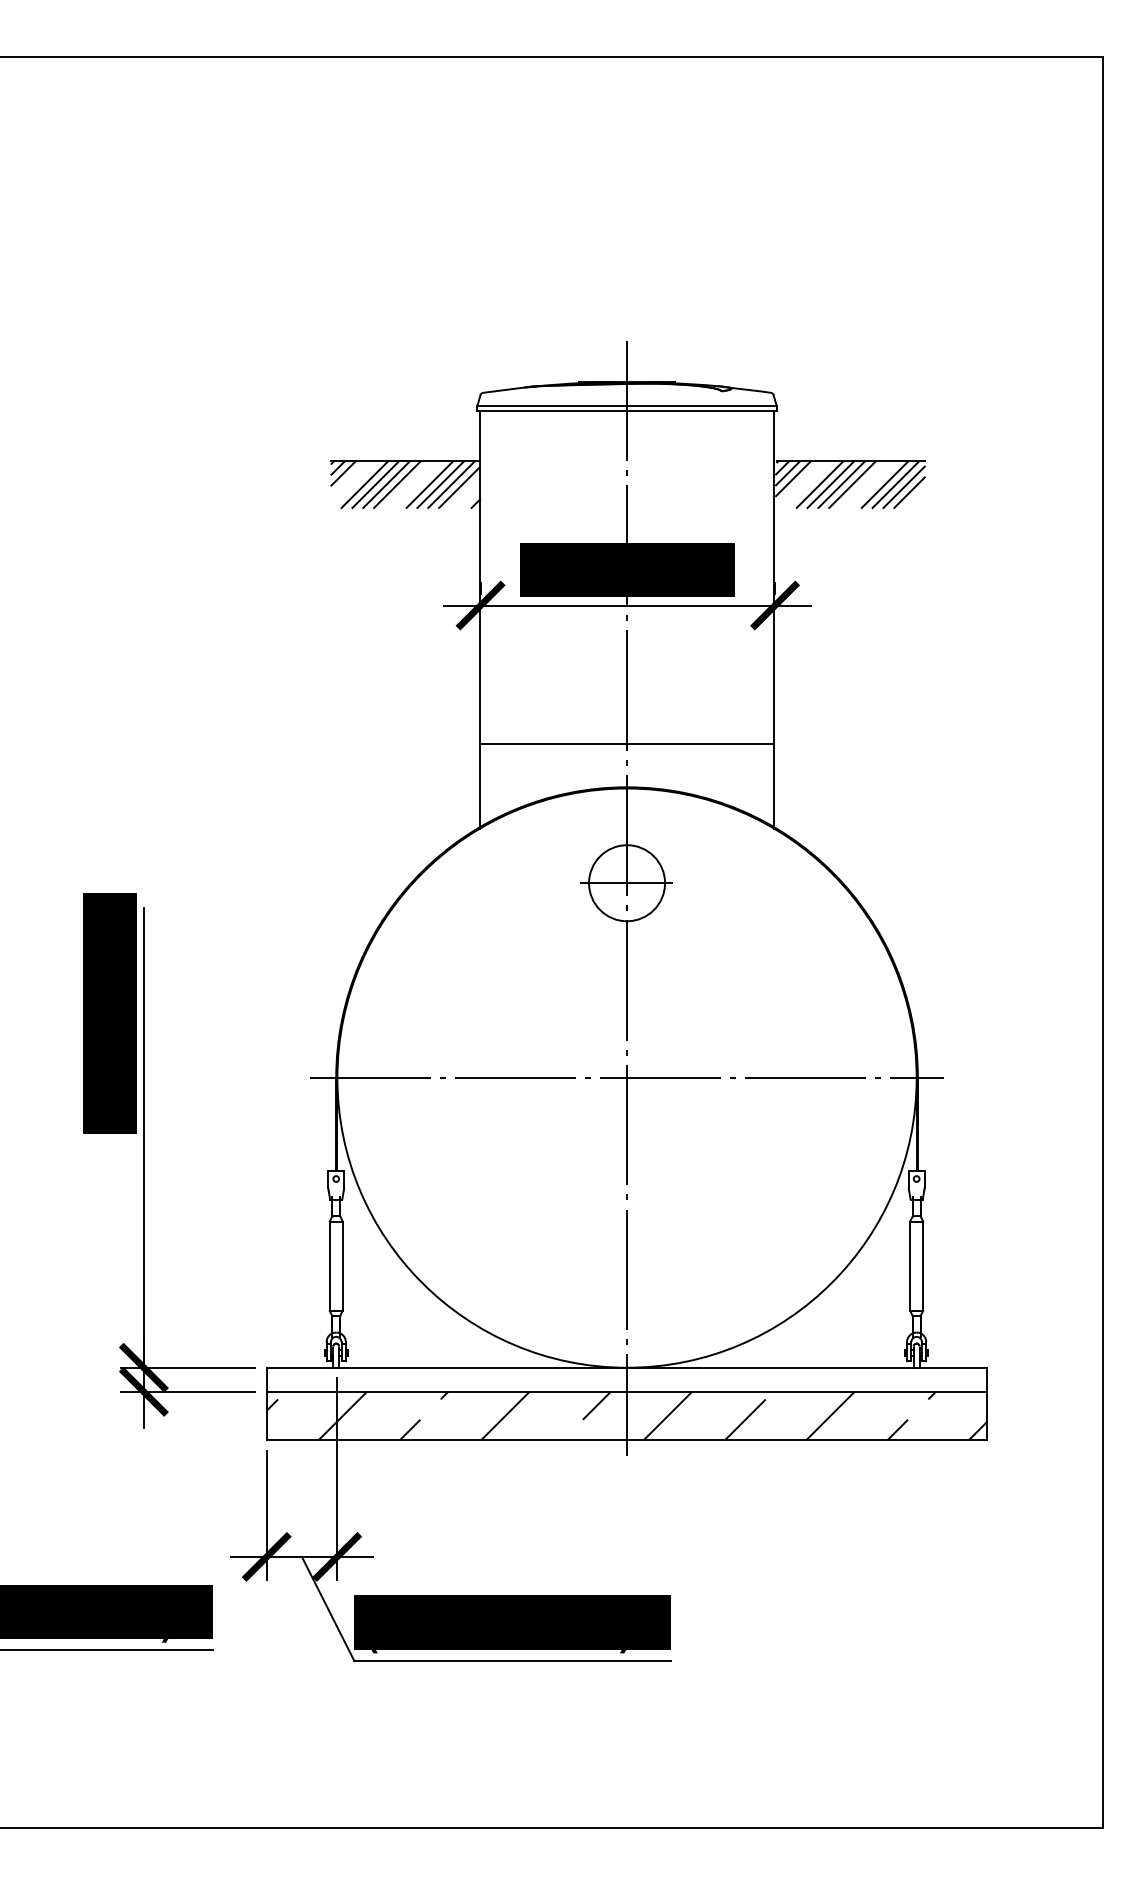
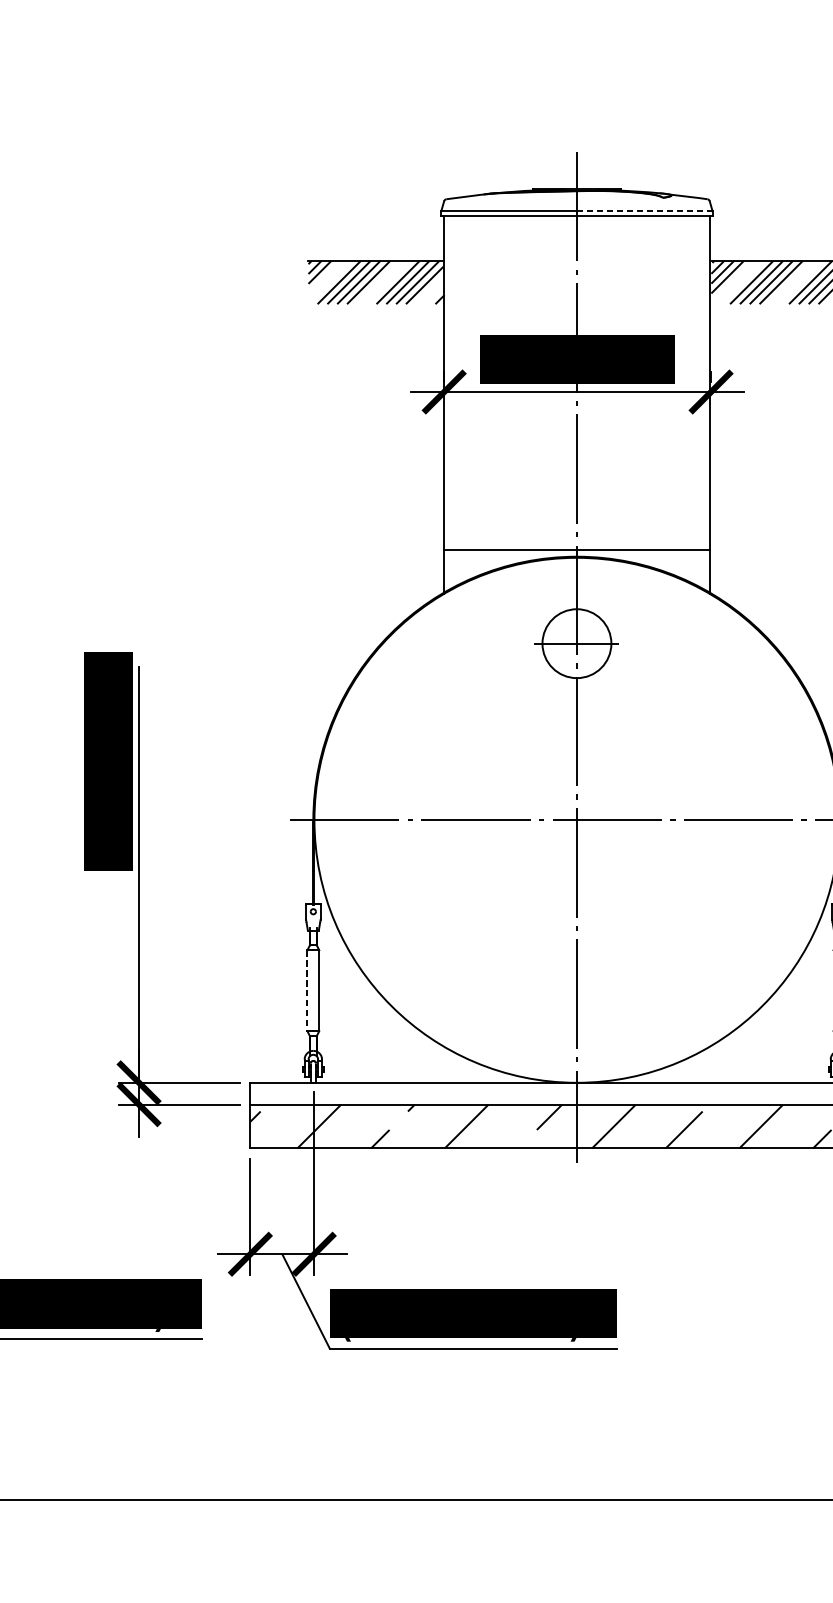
line: (701, 405) -> (644, 210), solid -> dashed
line: (626, 744) -> (576, 550), moved
line: (329, 1266) -> (307, 991), solid -> dashed

